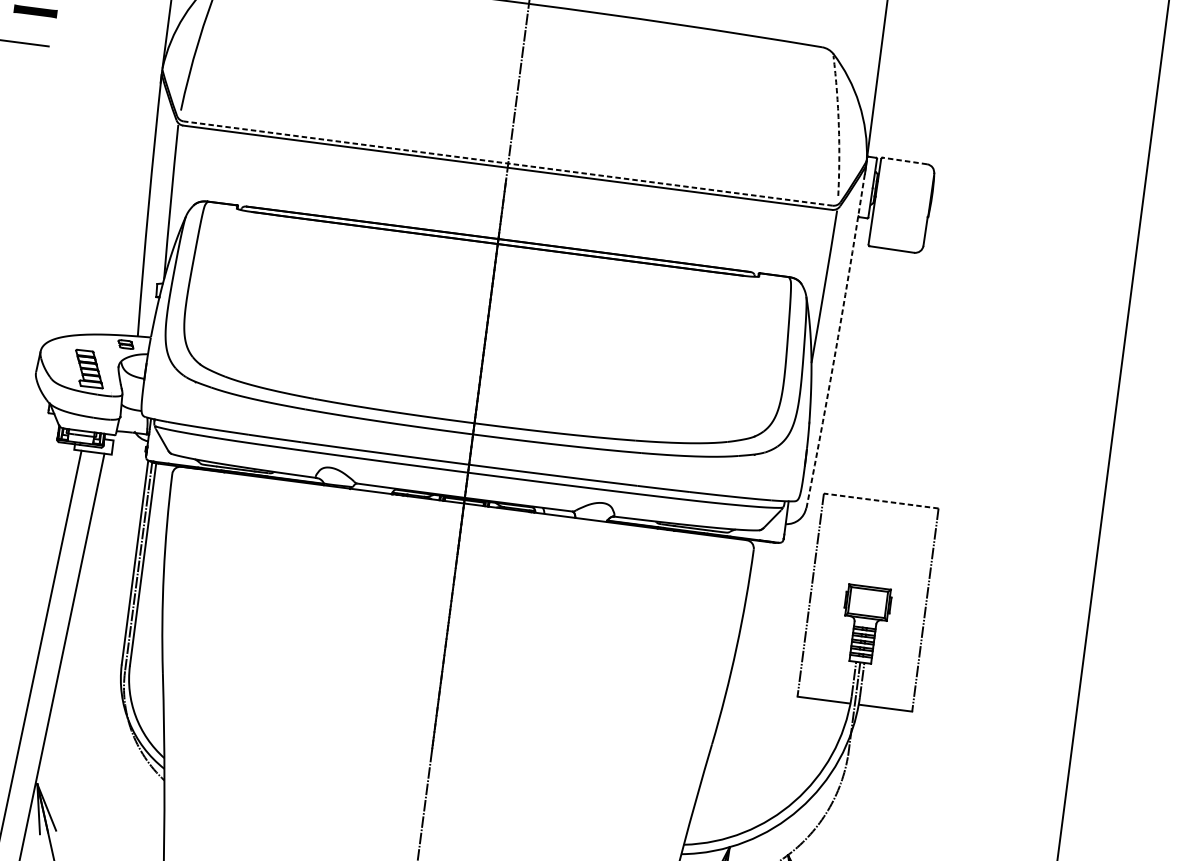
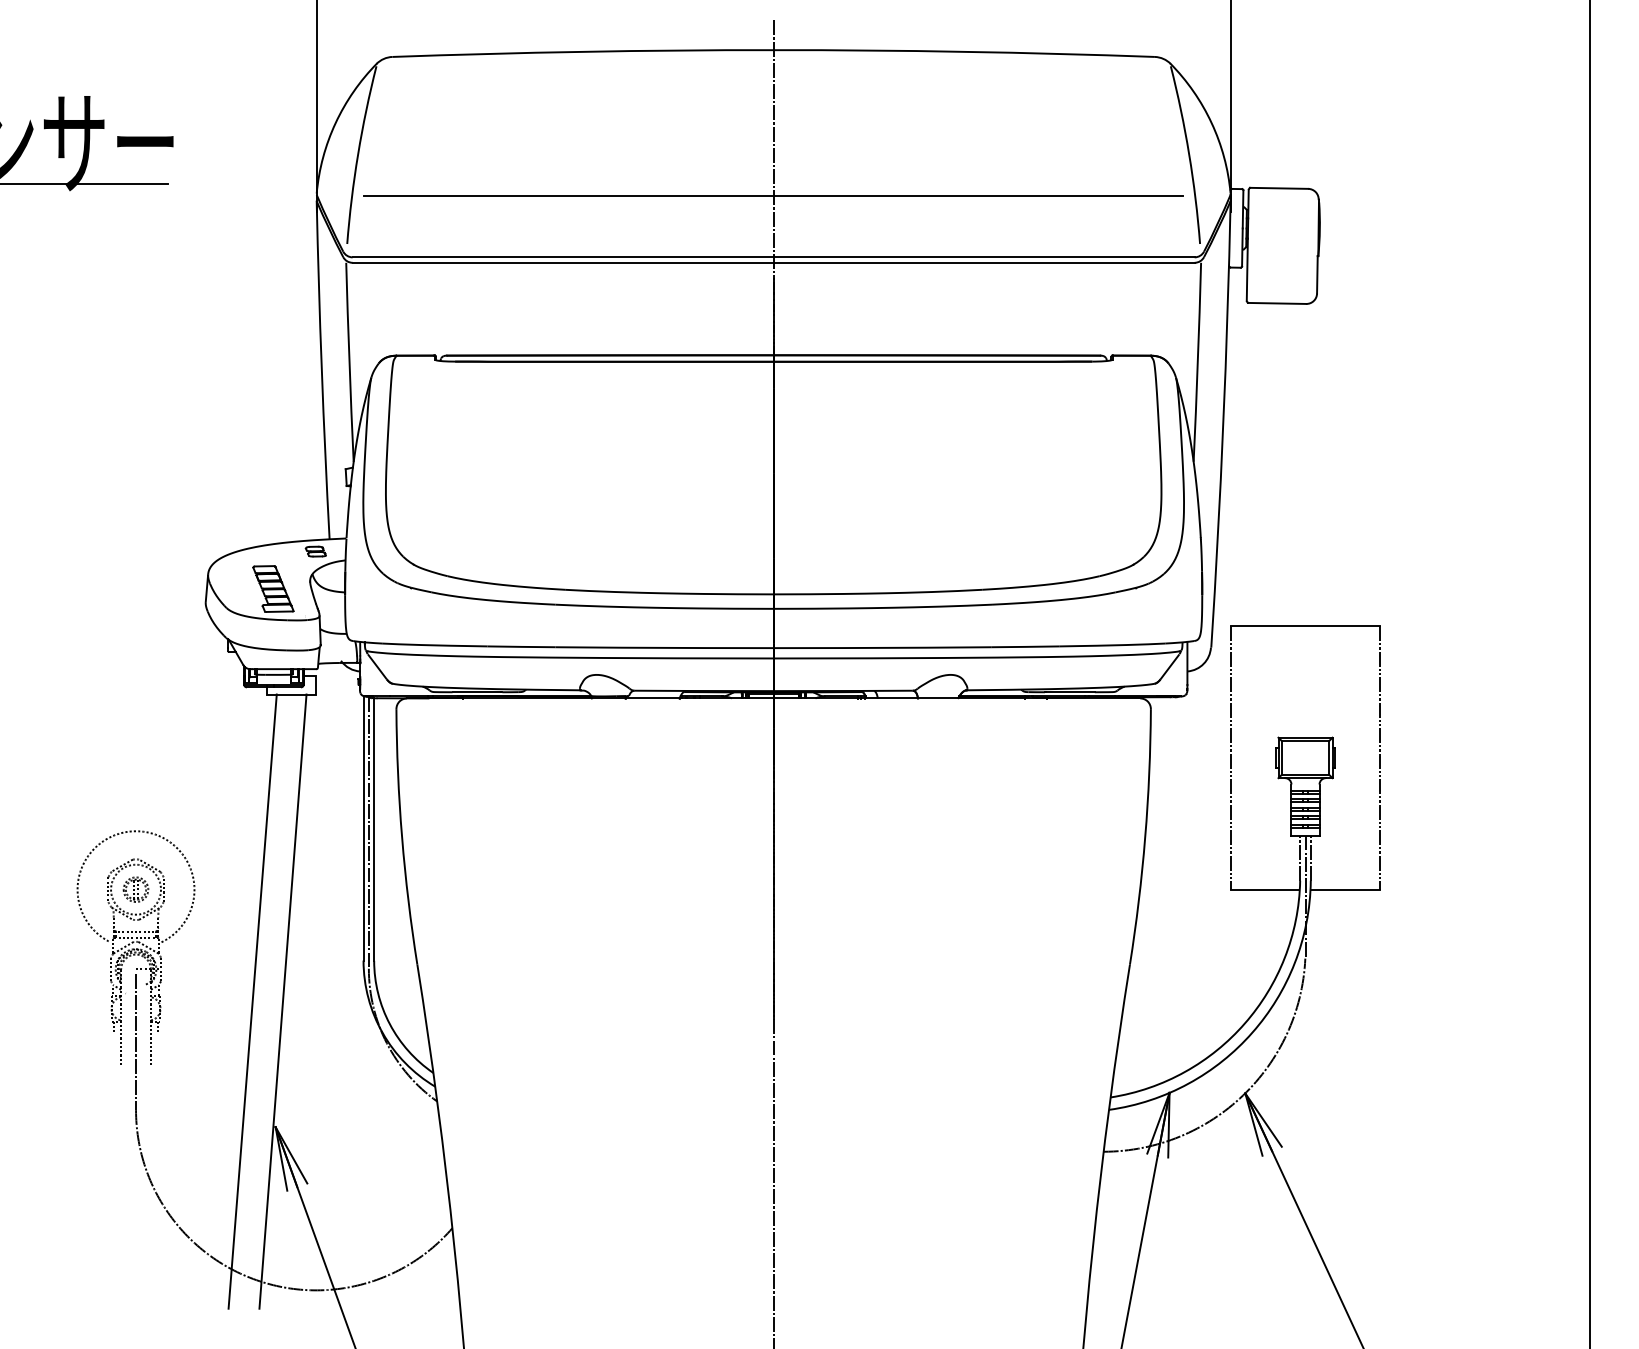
line: (514, 115) -> (773, 195), added
arc: (839, 125) -> (1189, 154), dashed -> solid
line: (904, 161) -> (1278, 188), dashed -> solid
line: (508, 163) -> (773, 257), dashed -> solid
arc: (838, 337) -> (1223, 424), dashed -> solid
line: (881, 501) -> (1305, 626), dashed -> solid

